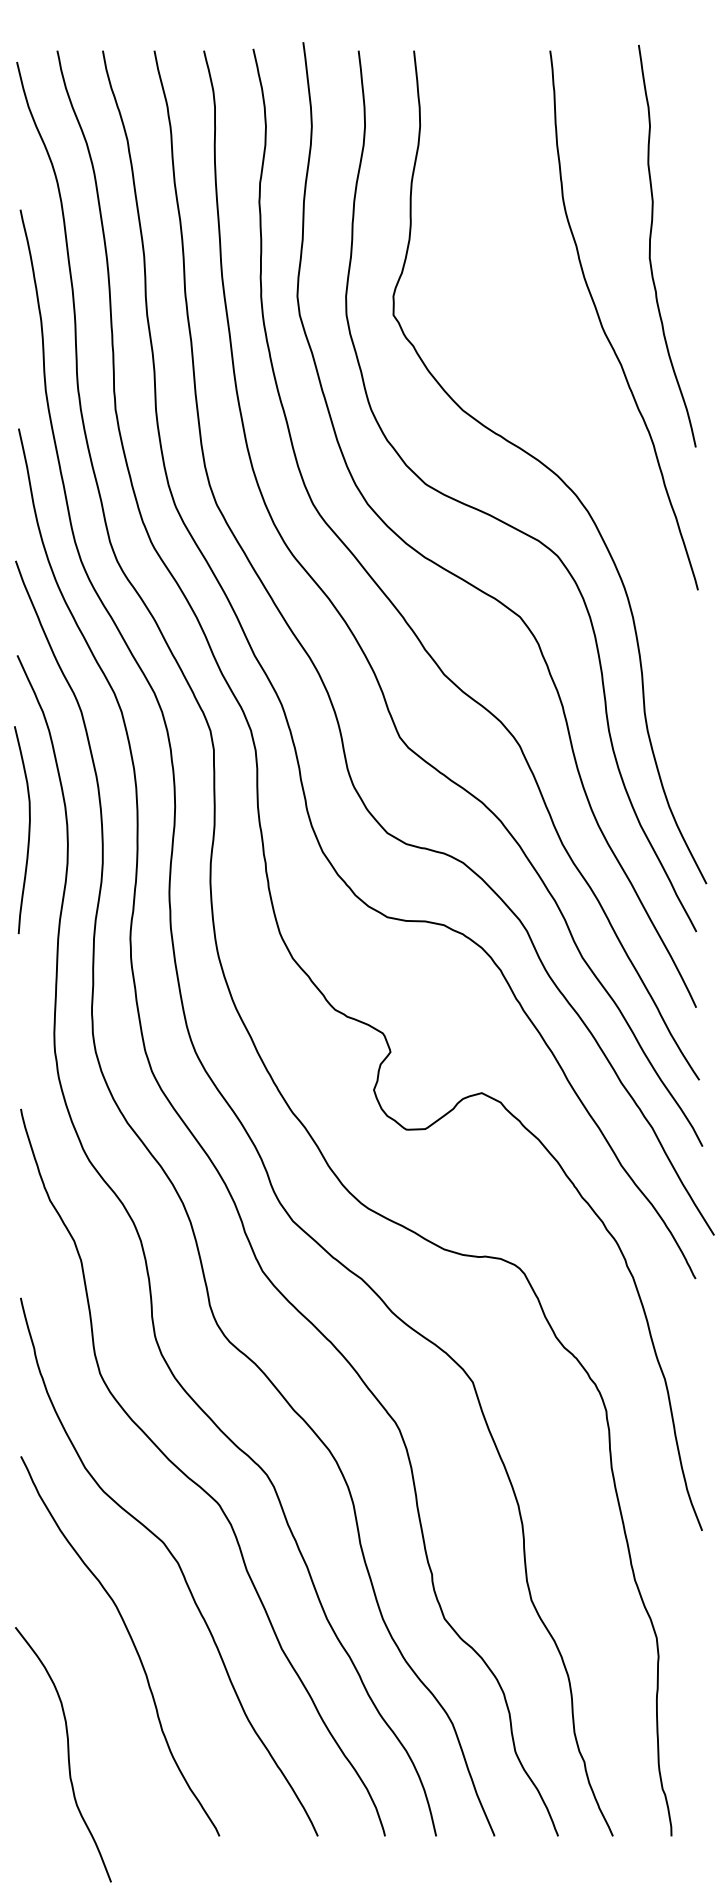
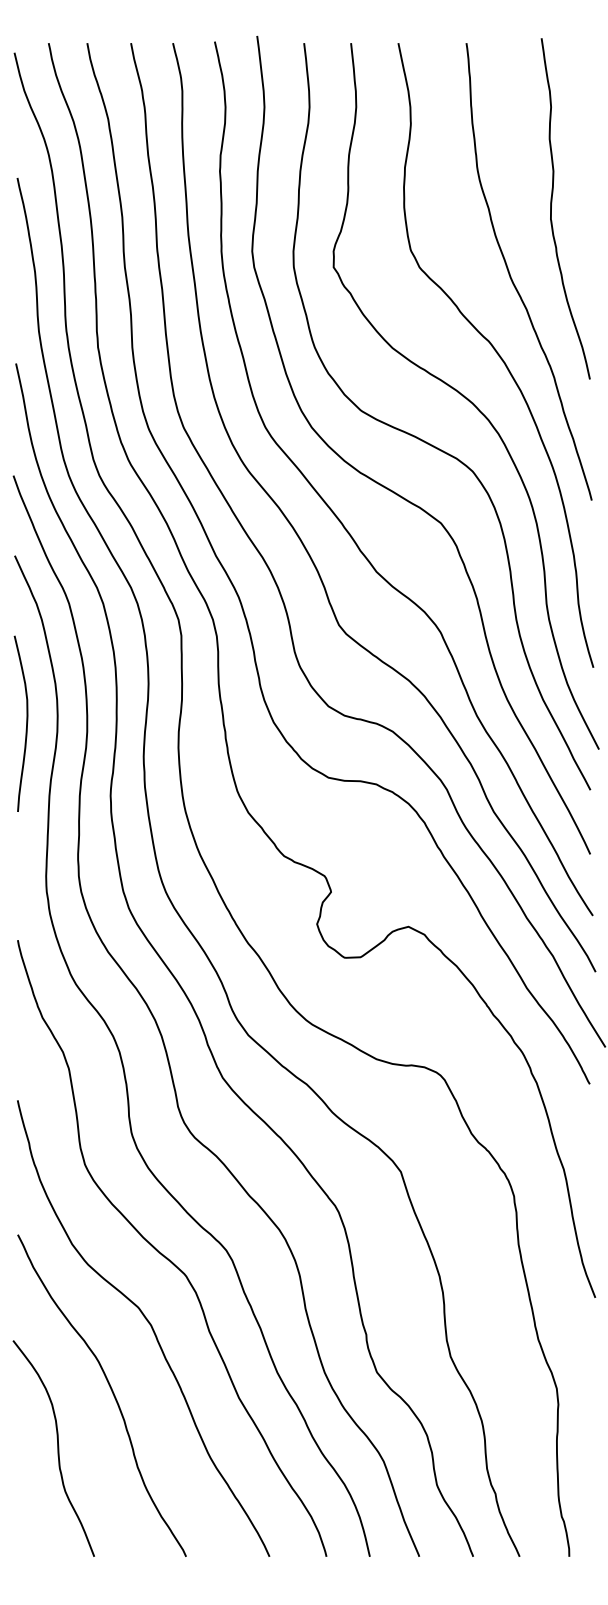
curve: (585, 416) -> (496, 353), added
curve: (28, 829) -> (26, 723), moved
curve: (67, 1754) -> (57, 1448), moved

